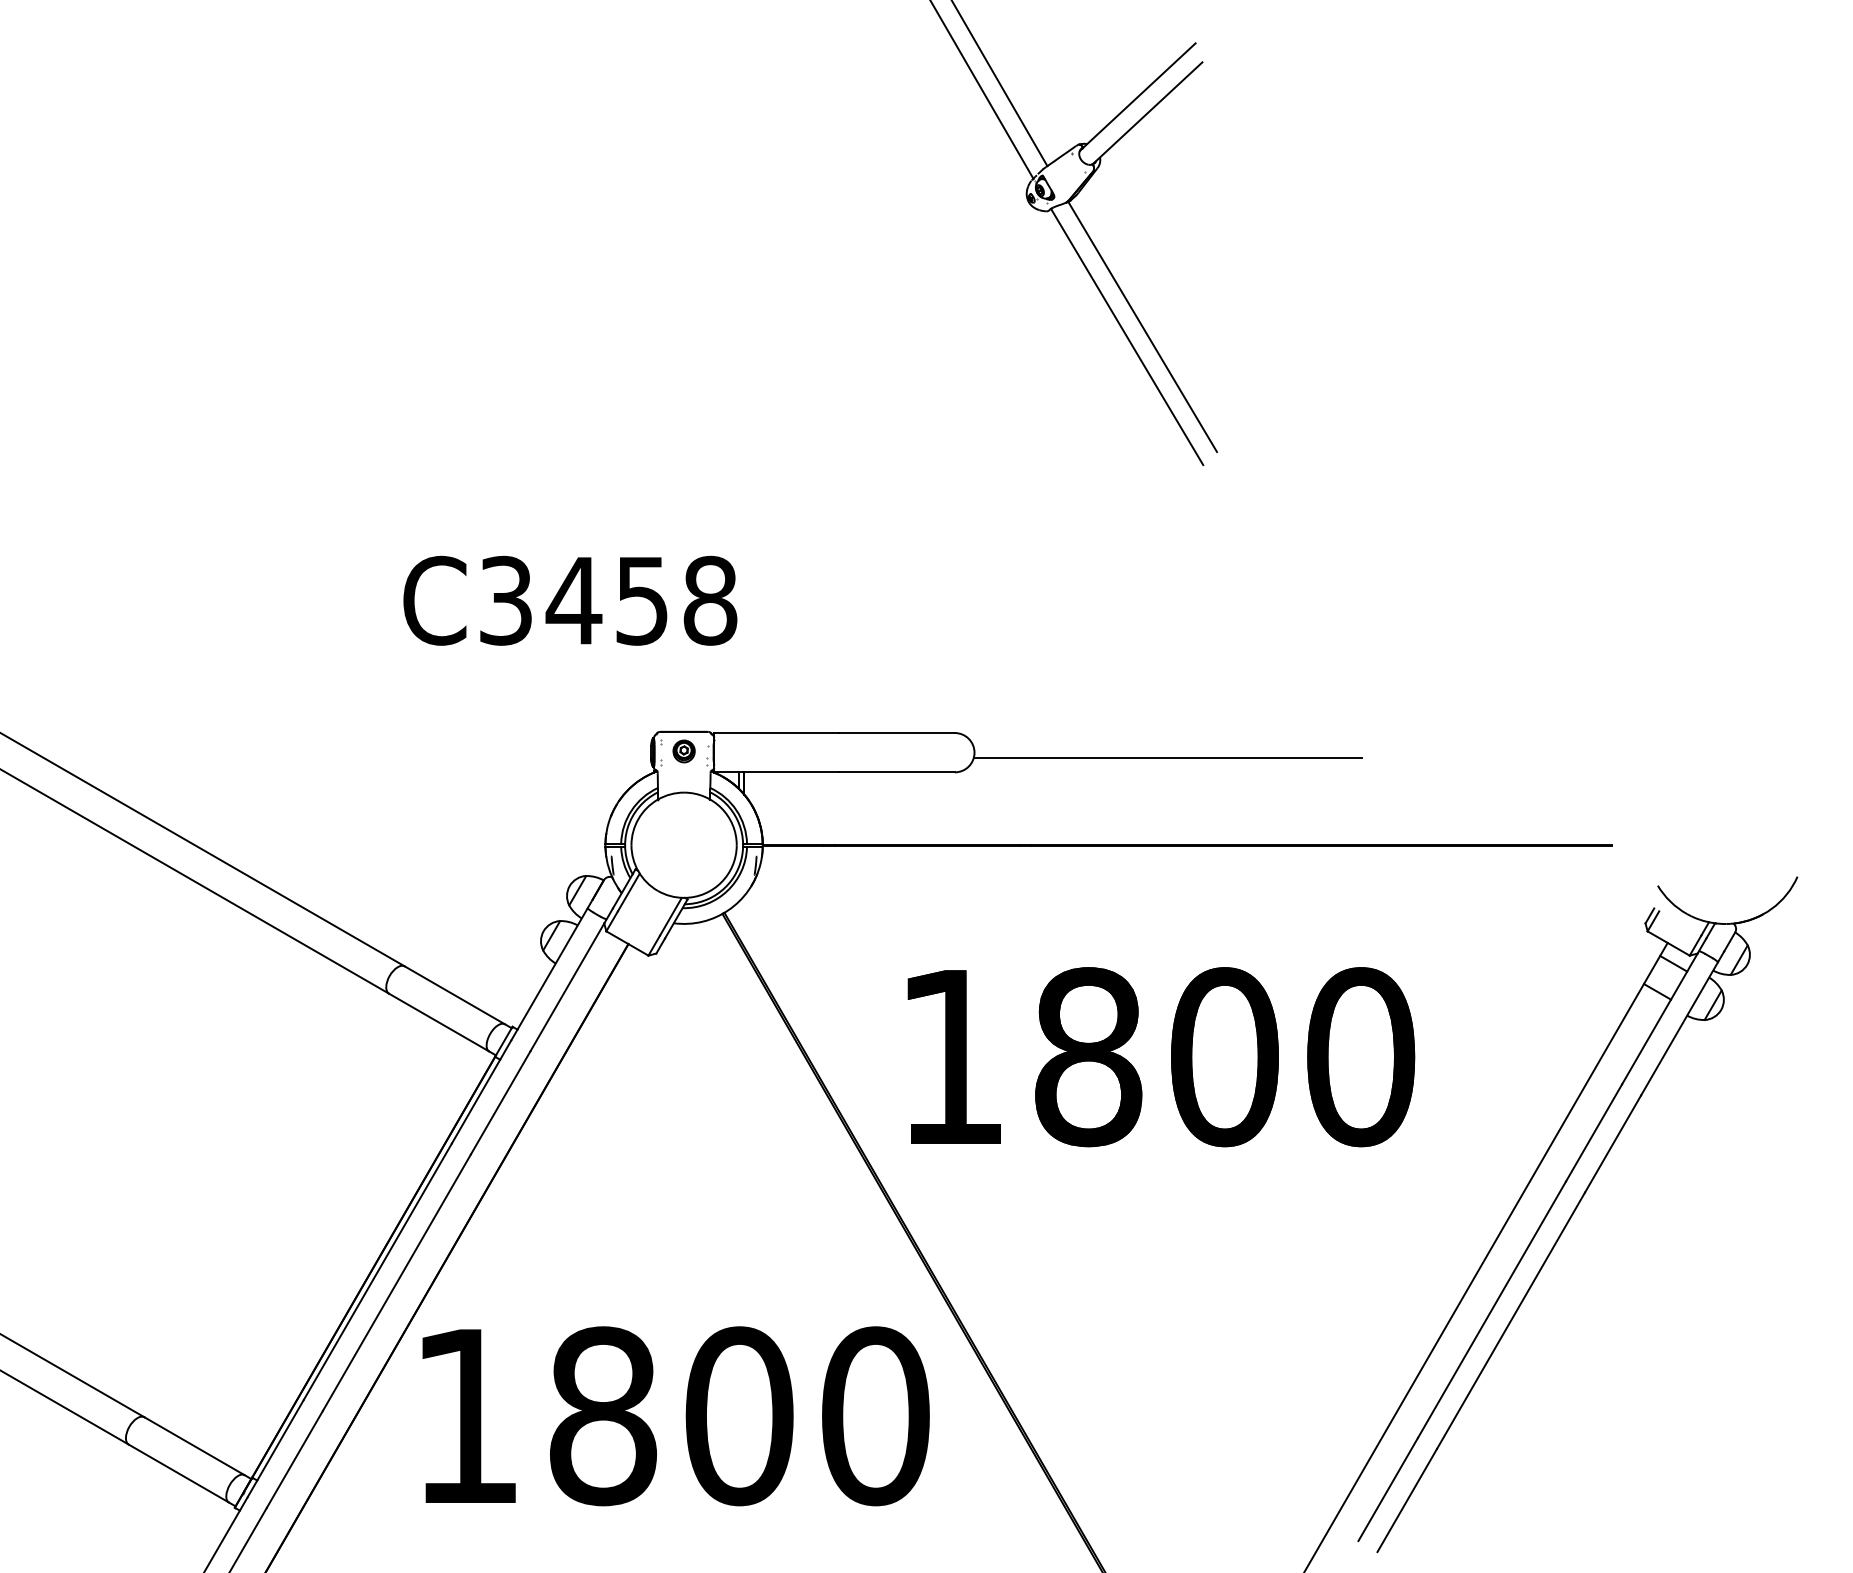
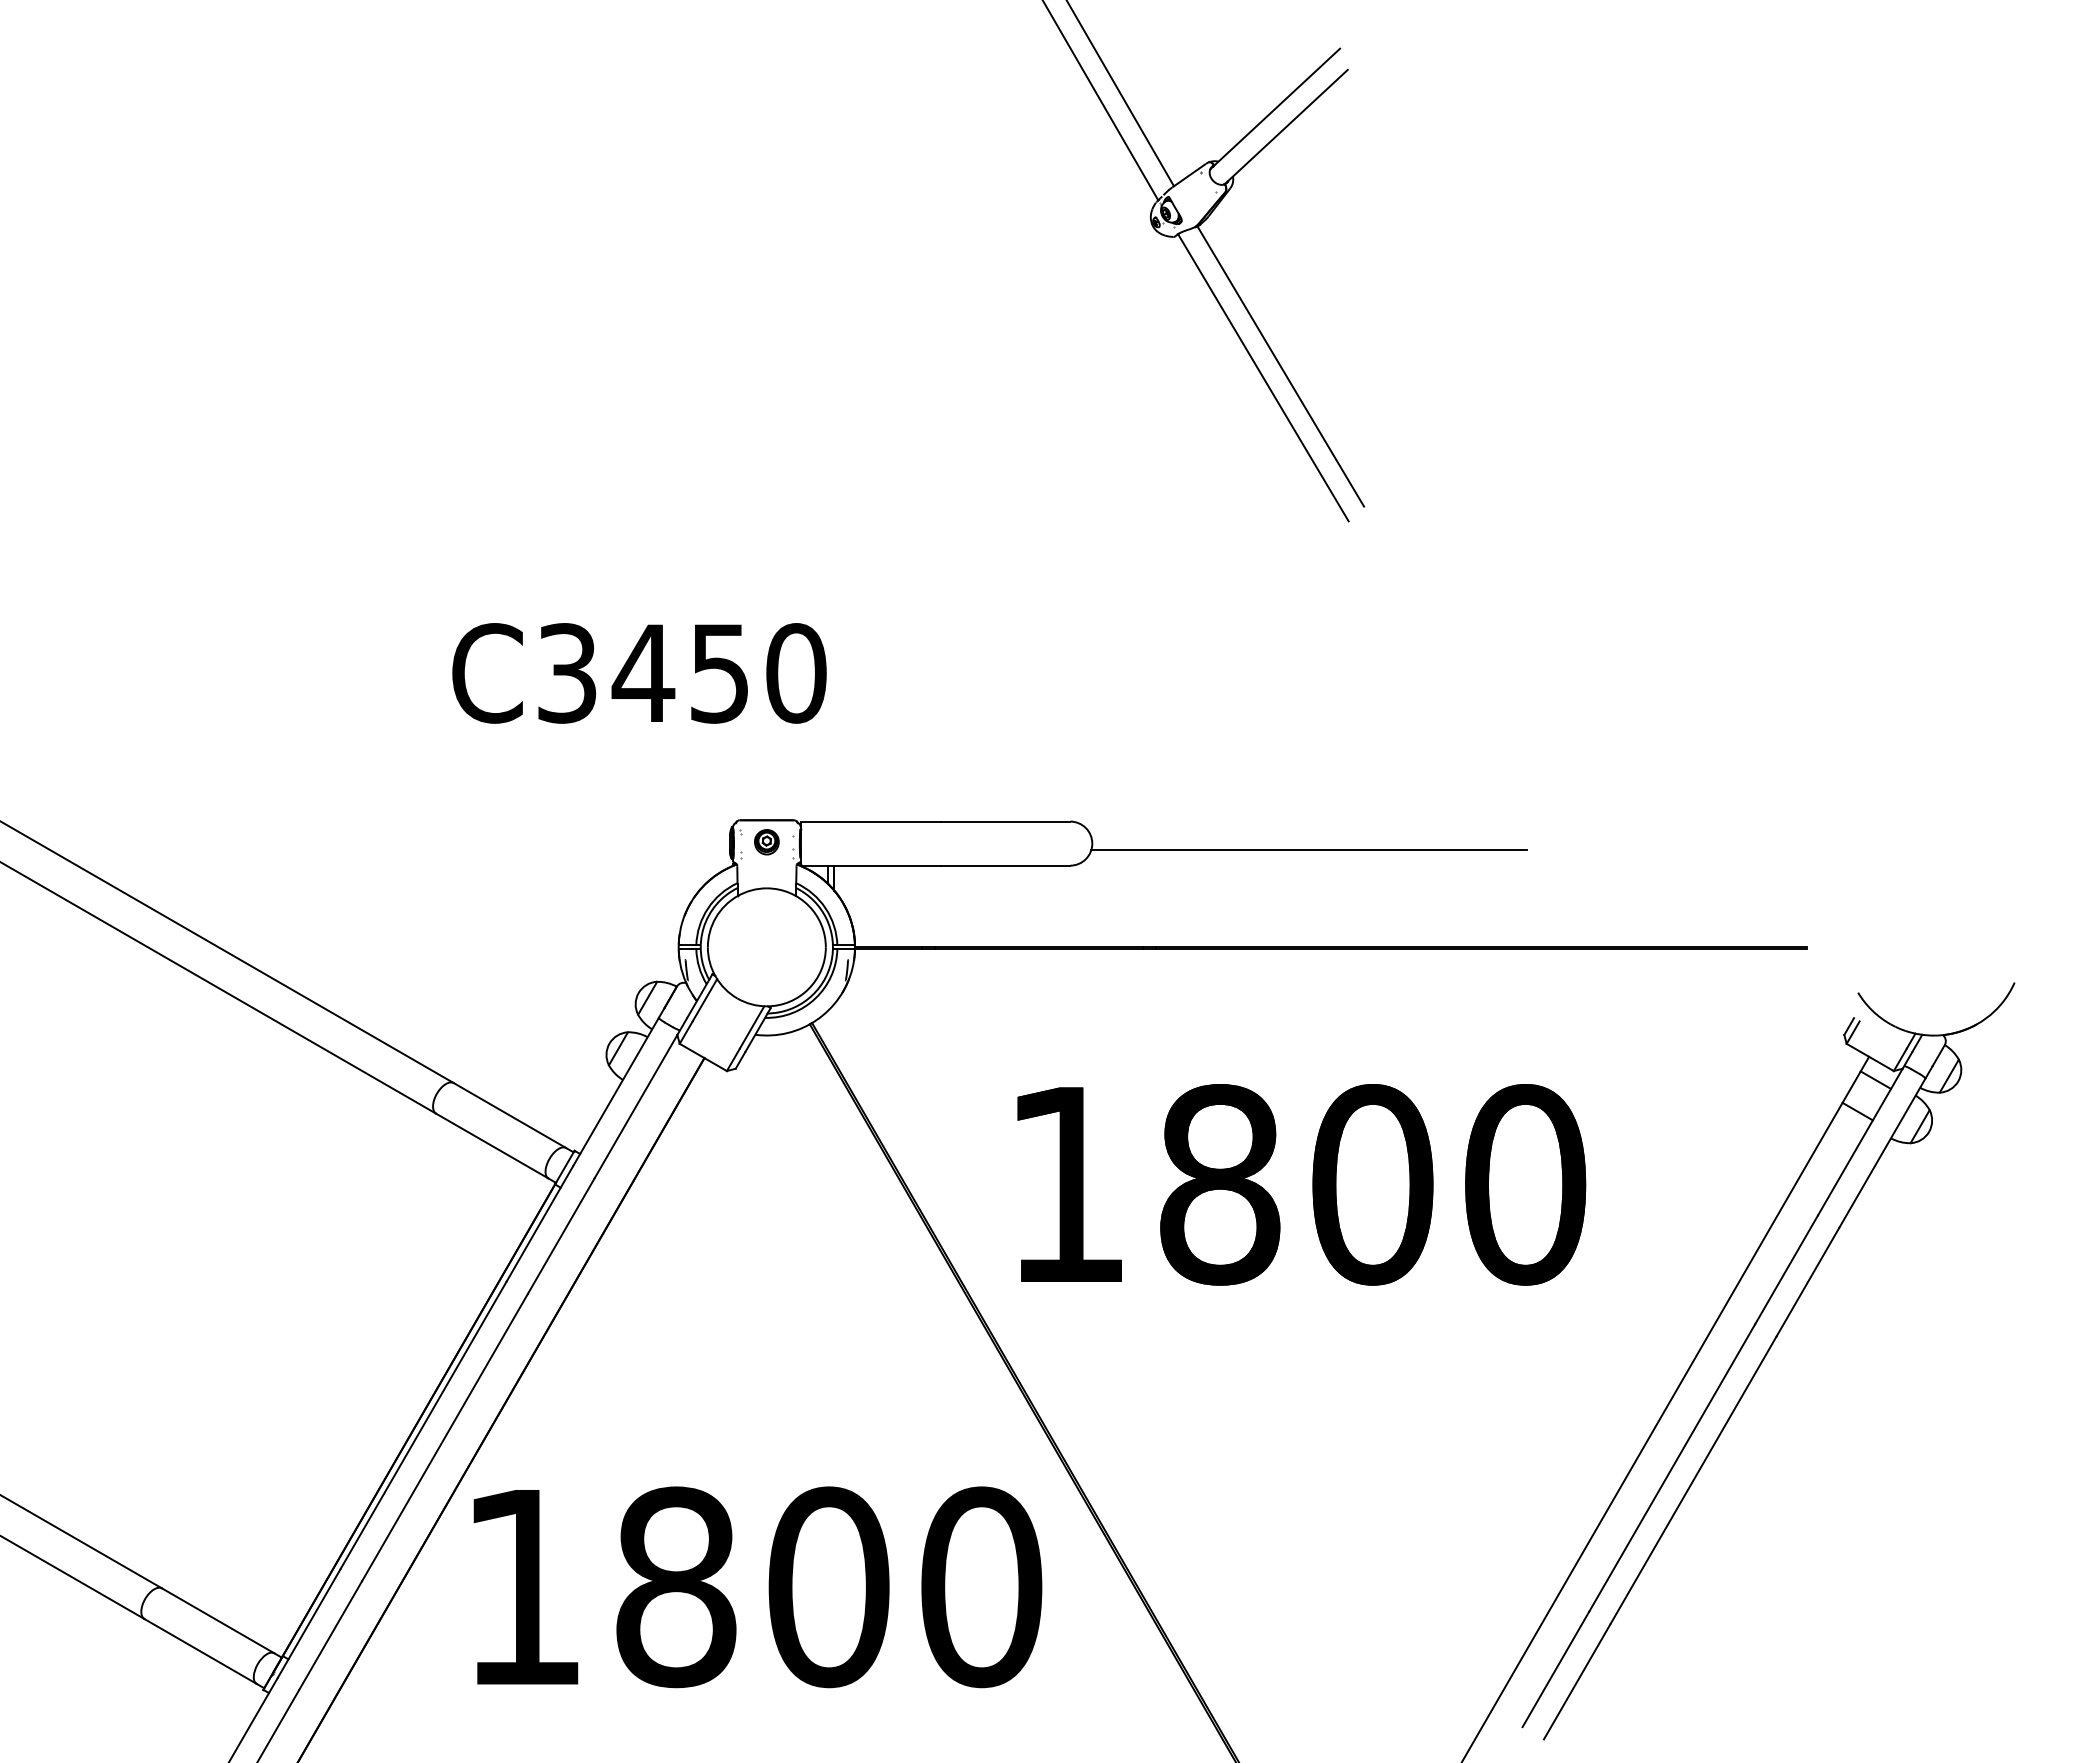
text: (710, 600) -> (796, 673), C3458 -> C3450

